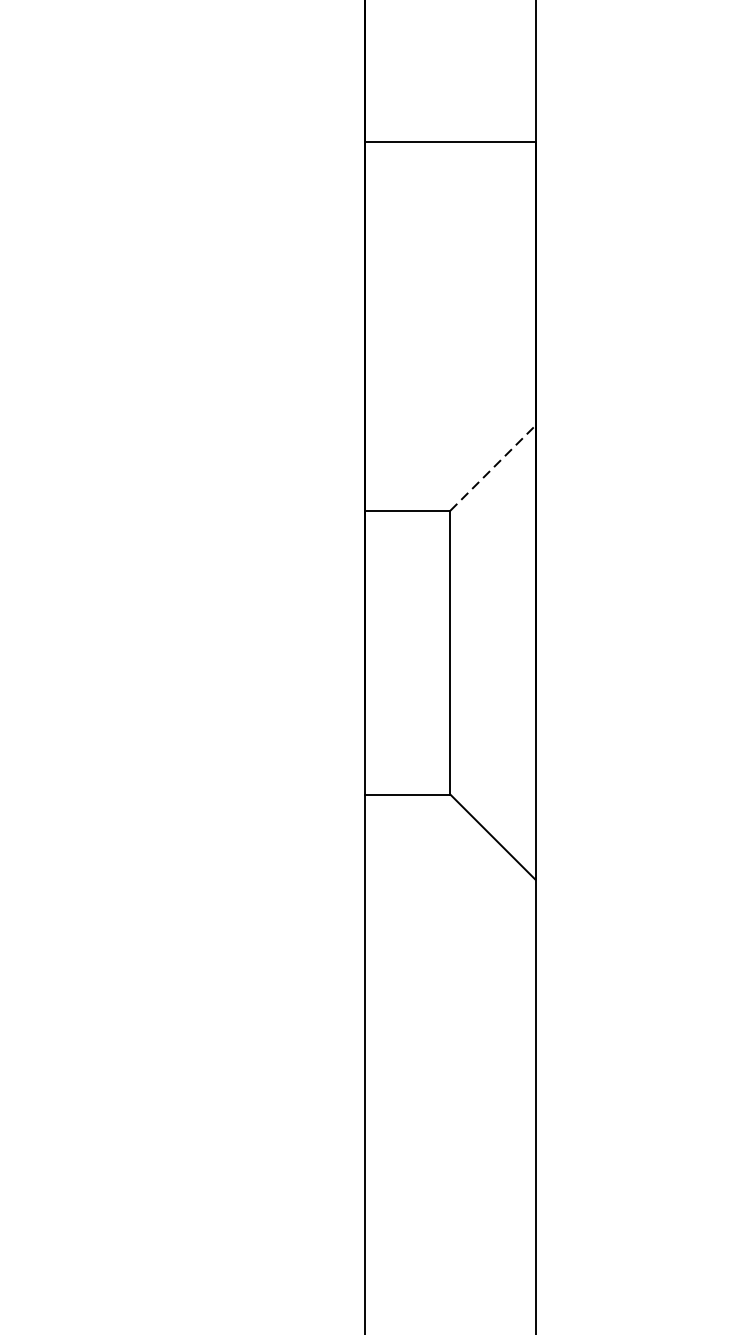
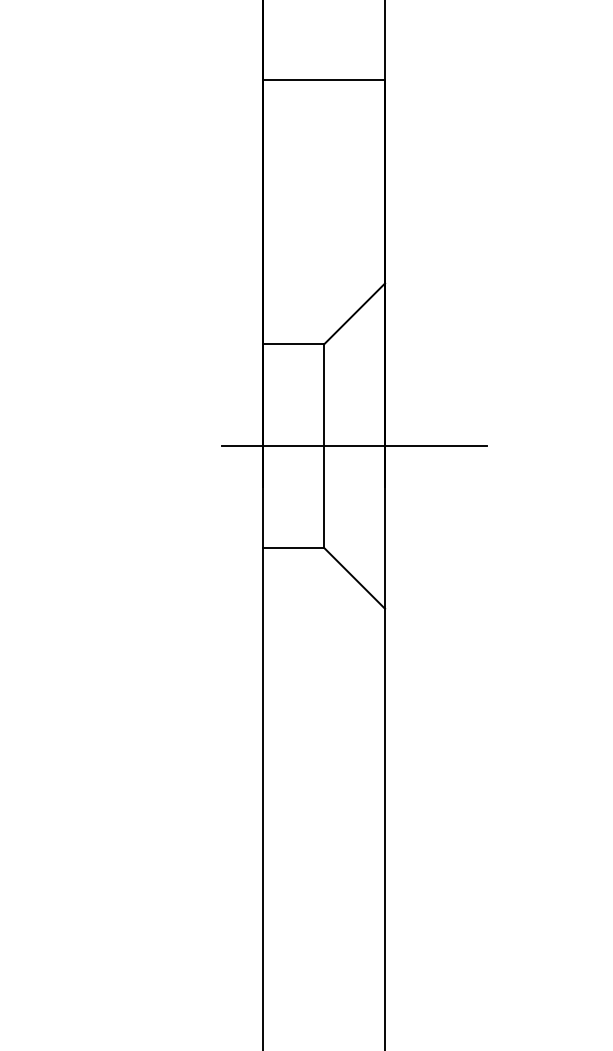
line: (492, 467) -> (354, 313), dashed -> solid
line: (492, 653) -> (354, 446), added

